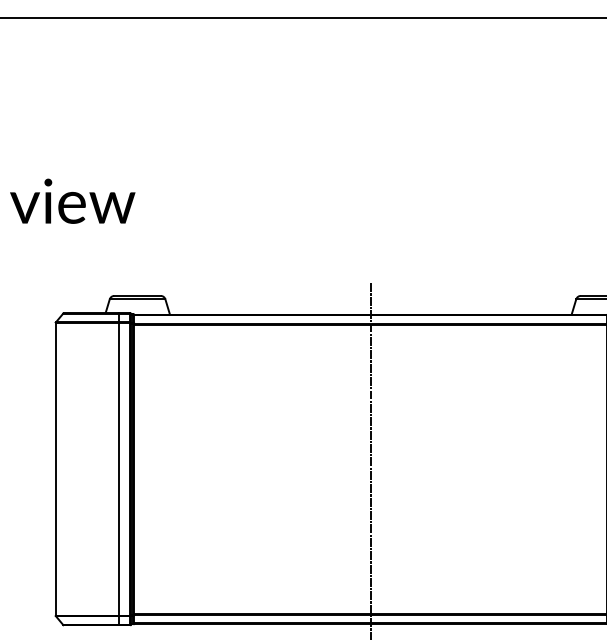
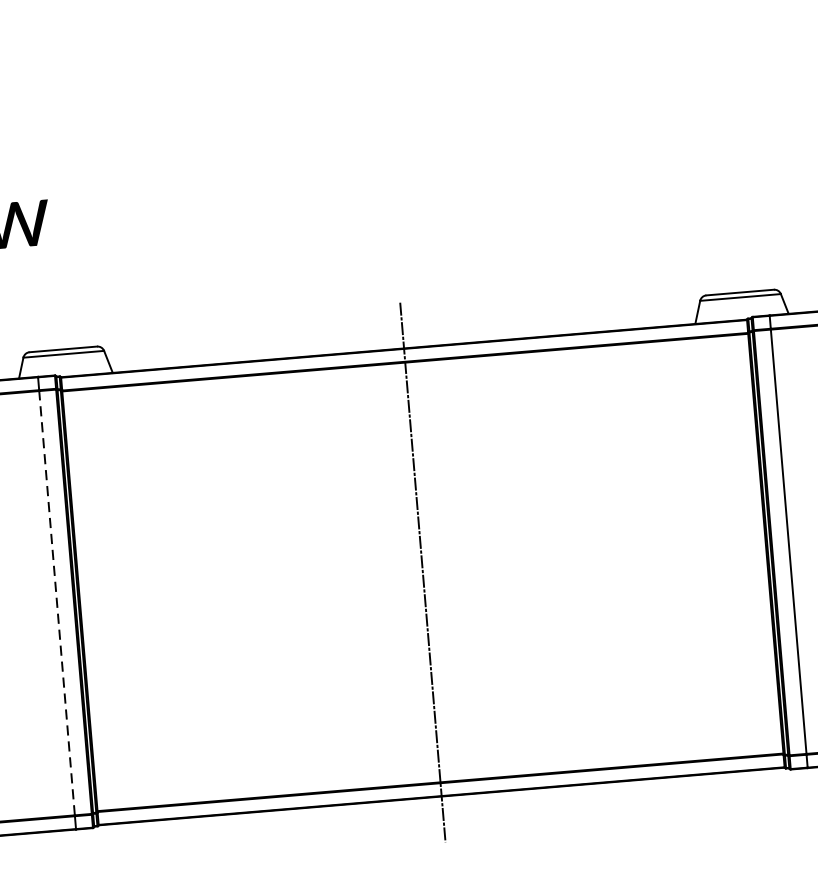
line: (118, 468) -> (56, 602), solid -> dashed

